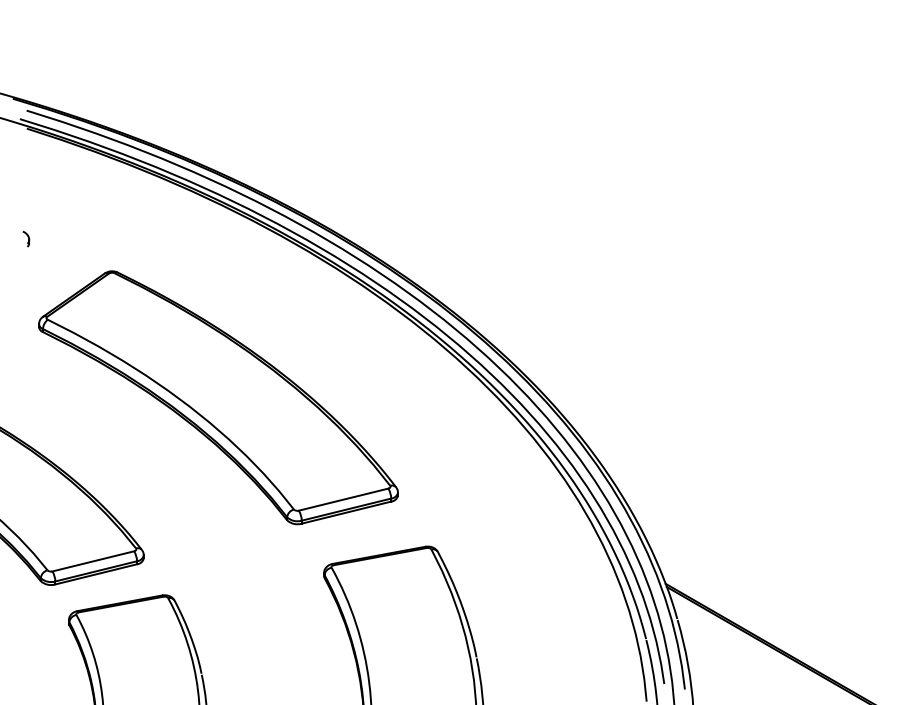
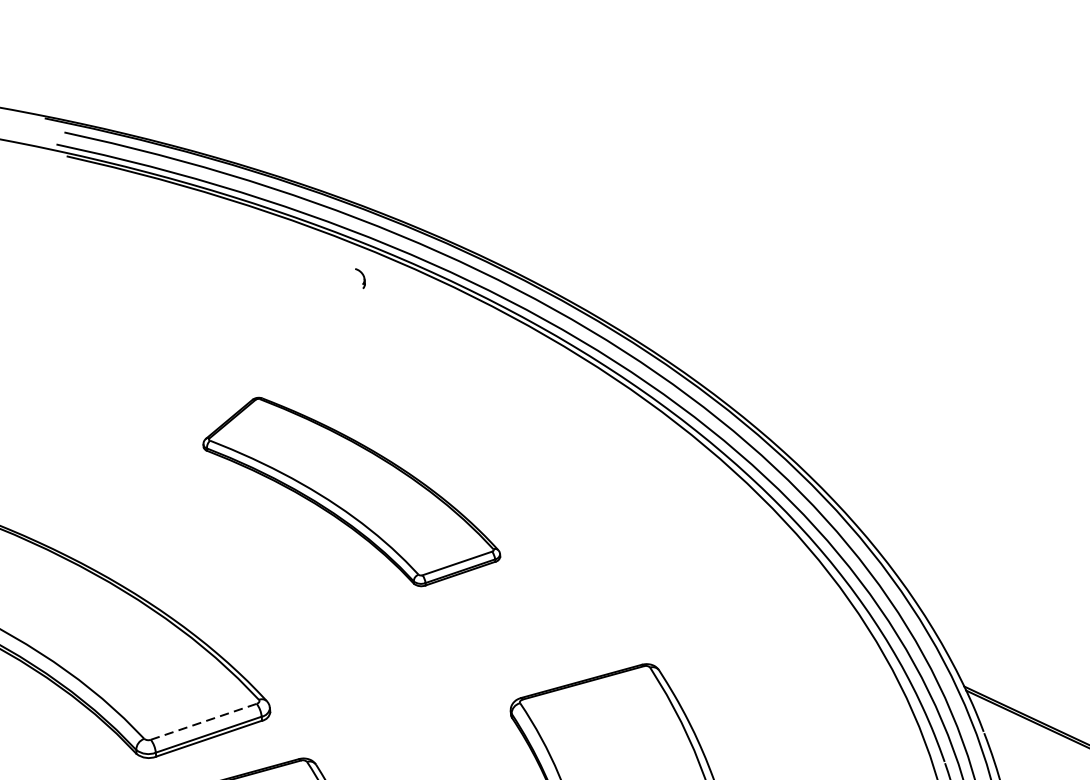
part: (26, 238) -> (360, 277), moved
part: (218, 397) -> (351, 490), size x0.6
line: (93, 561) -> (204, 721), solid -> dashed

